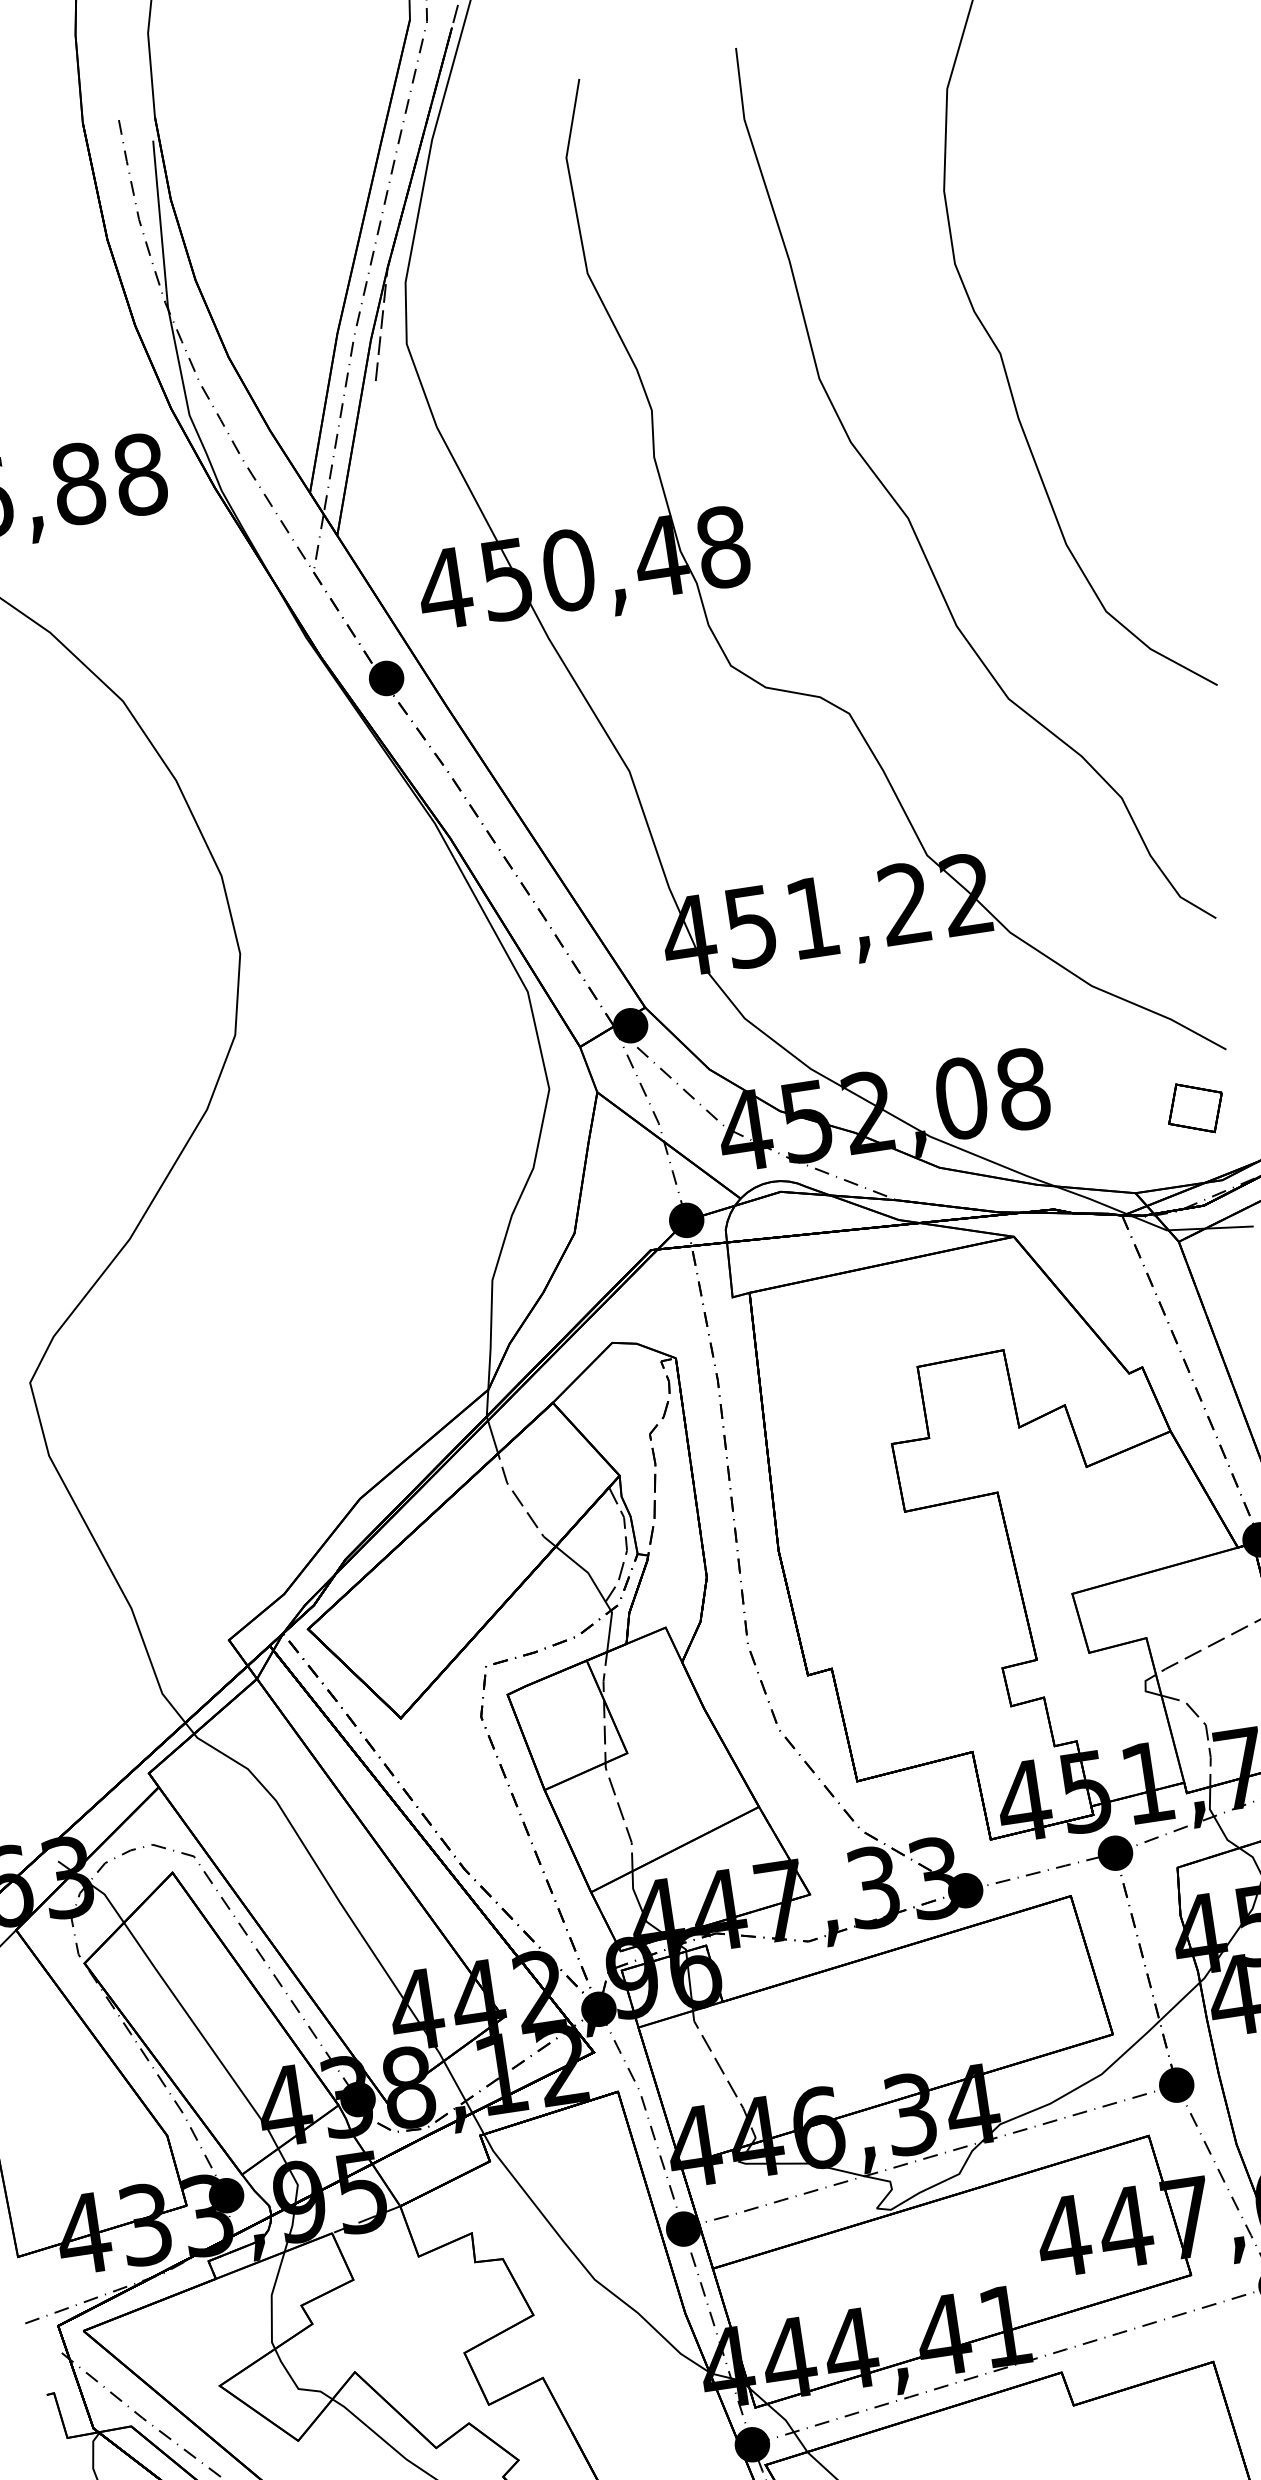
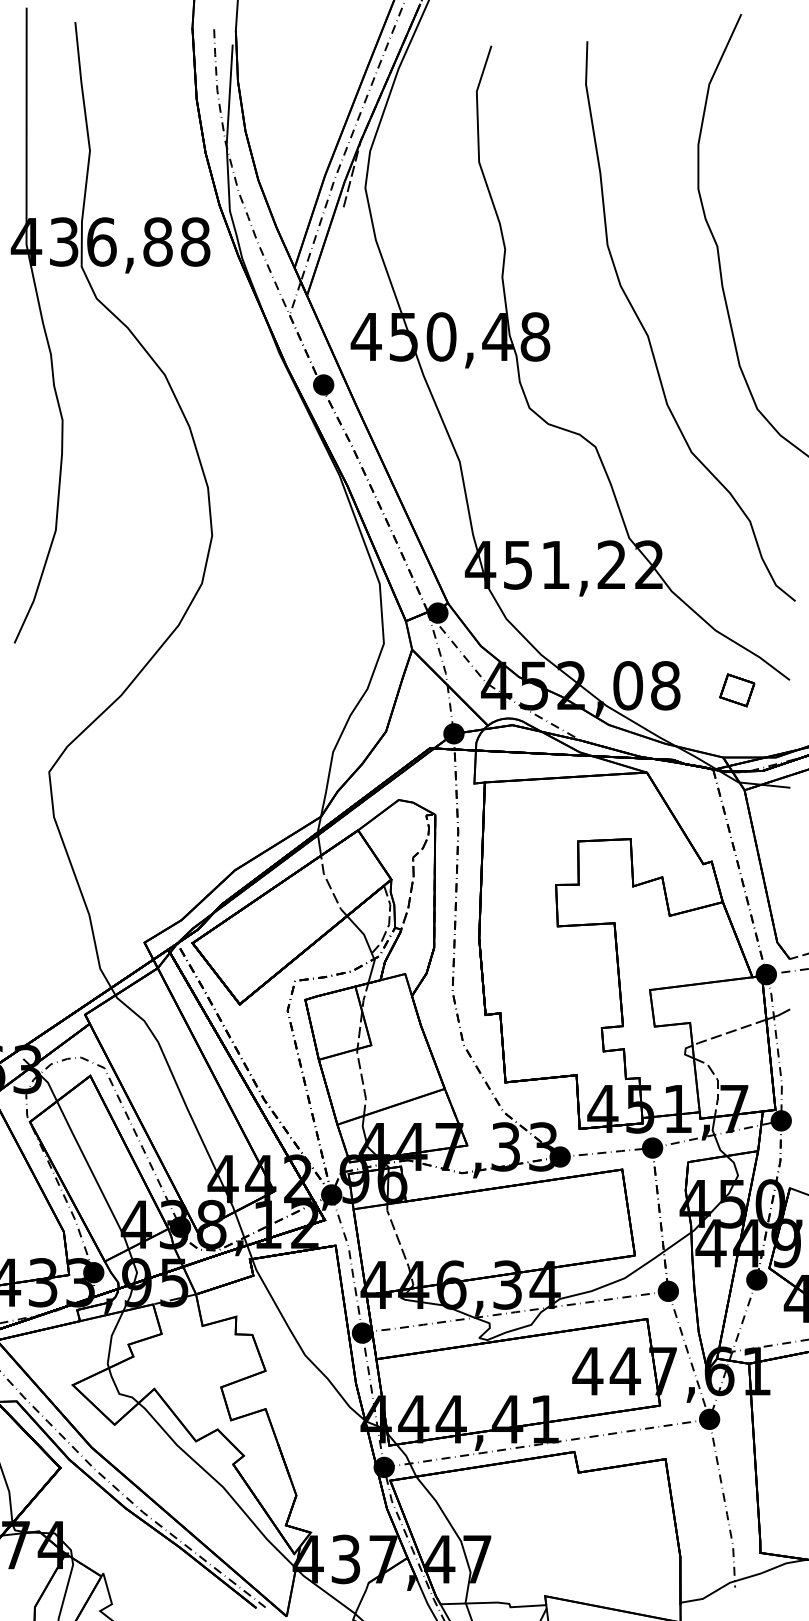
part: (1195, 1108) -> (737, 690), moved

